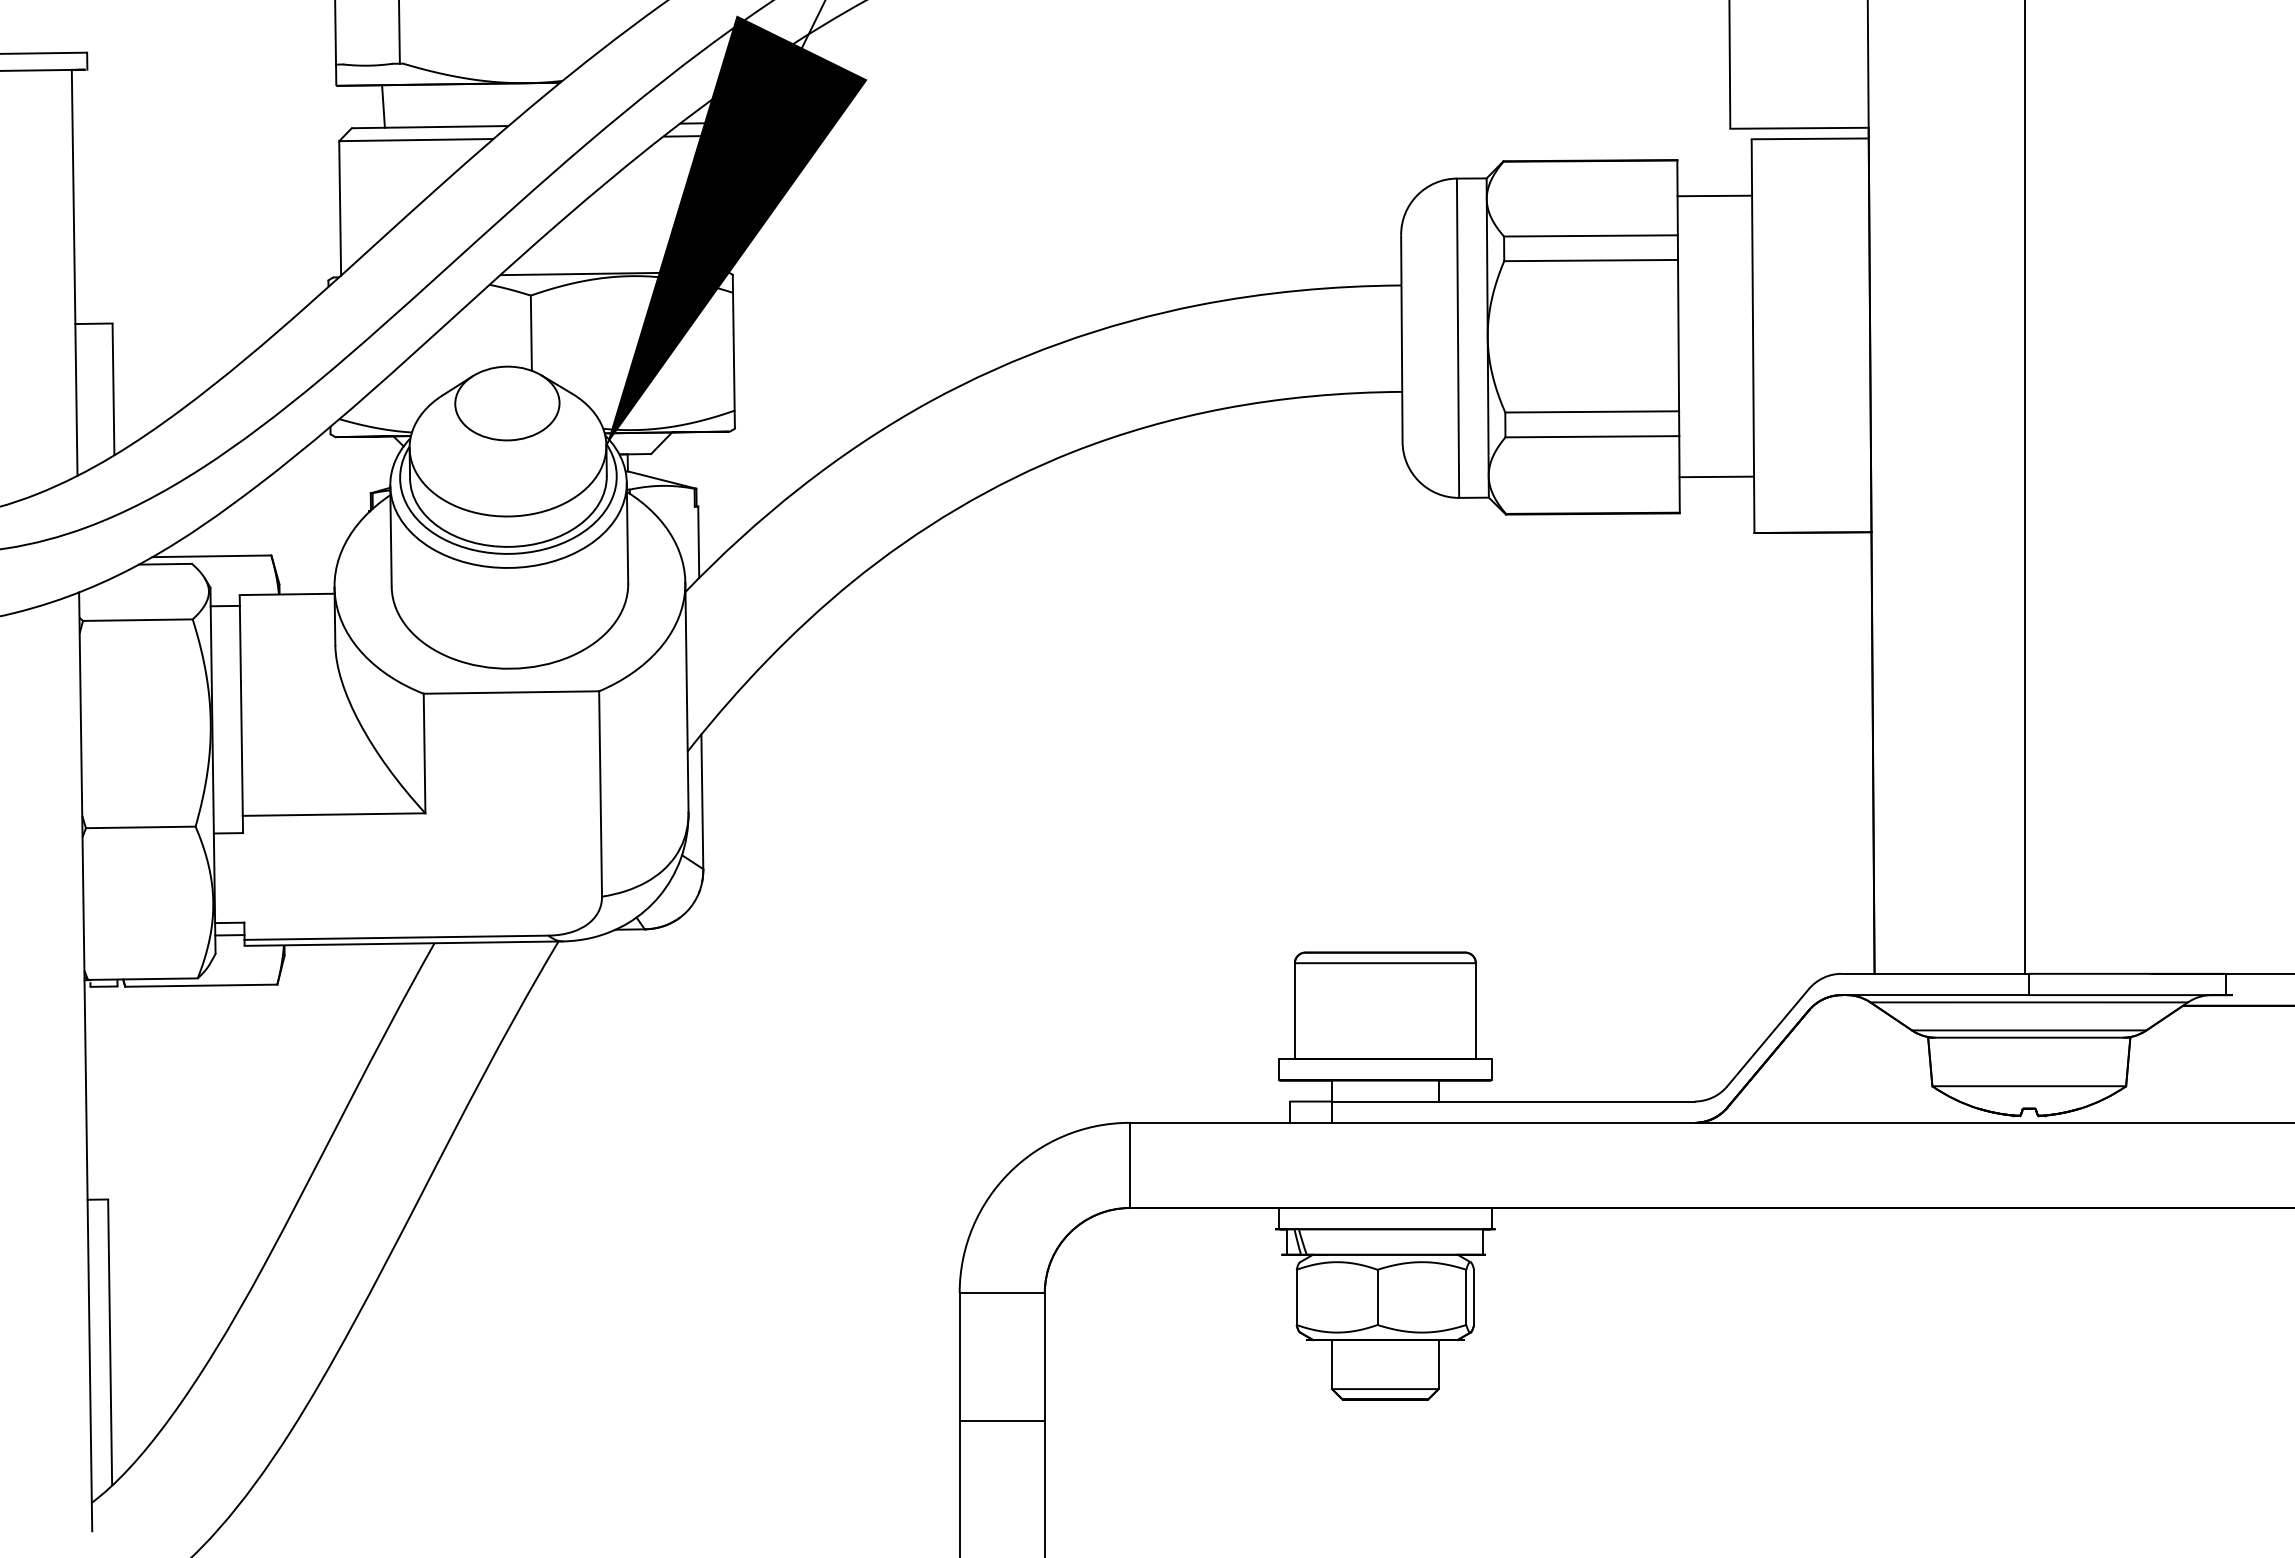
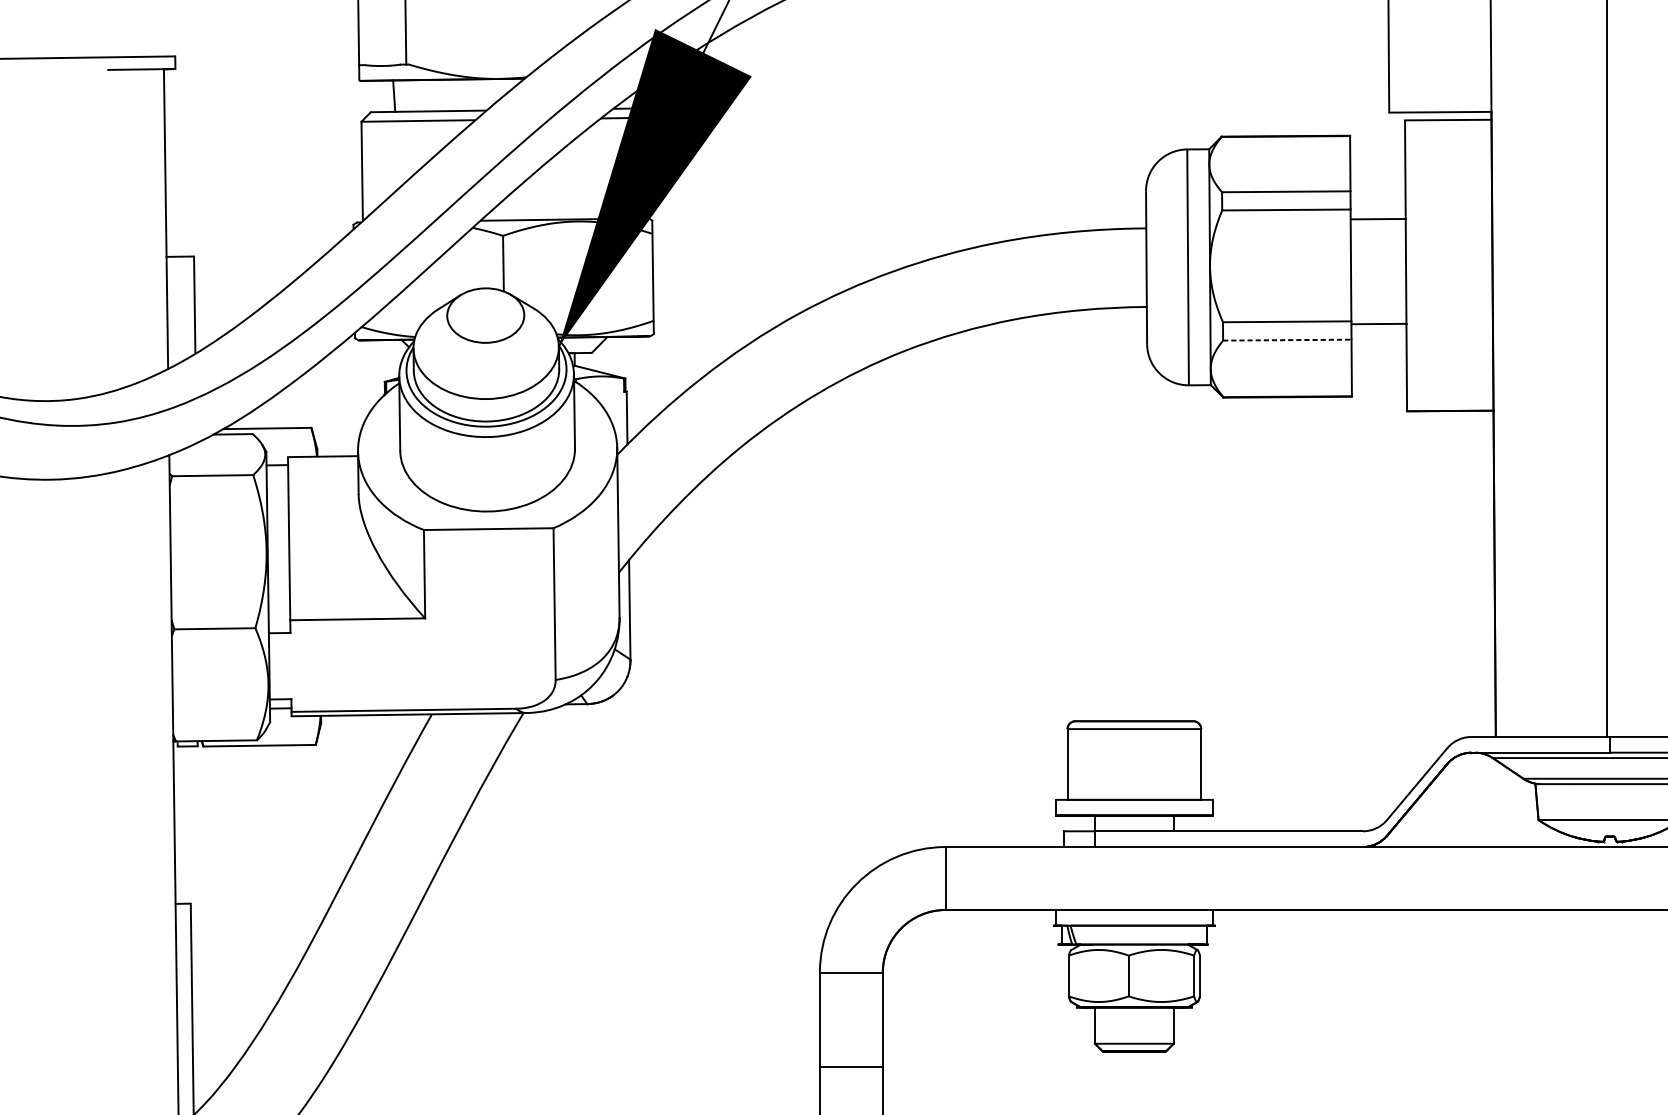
line: (1714, 195) -> (1378, 218), moved
line: (1592, 436) -> (1287, 339), solid -> dashed
line: (1716, 476) -> (1379, 323), moved

